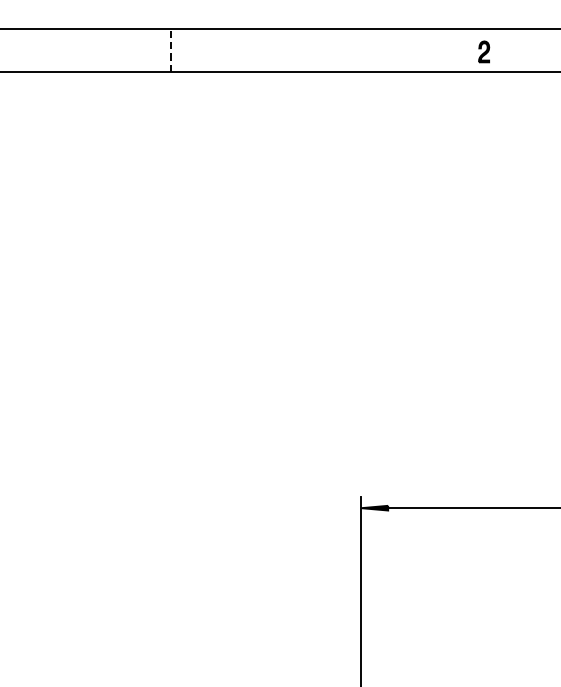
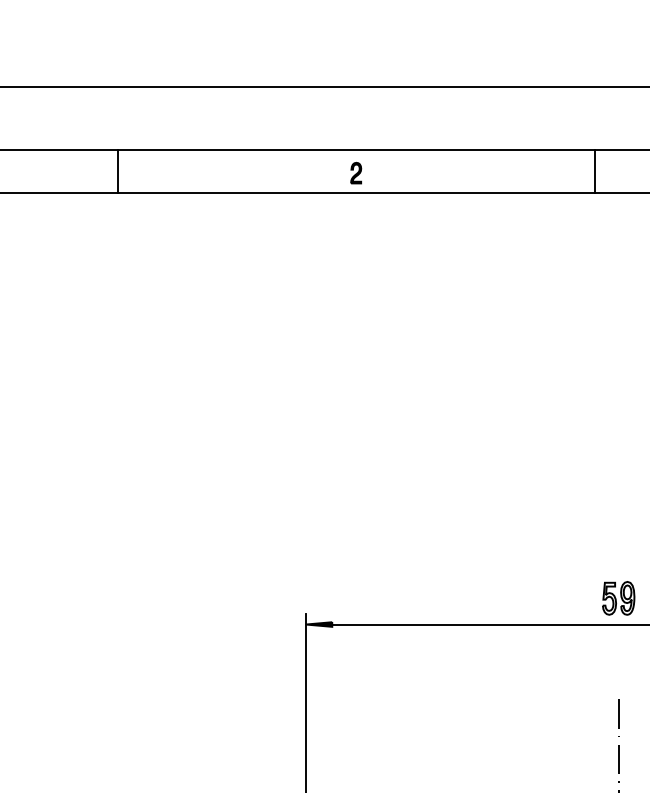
line: (171, 50) -> (117, 171), dashed -> solid
part: (484, 51) -> (356, 172), moved

